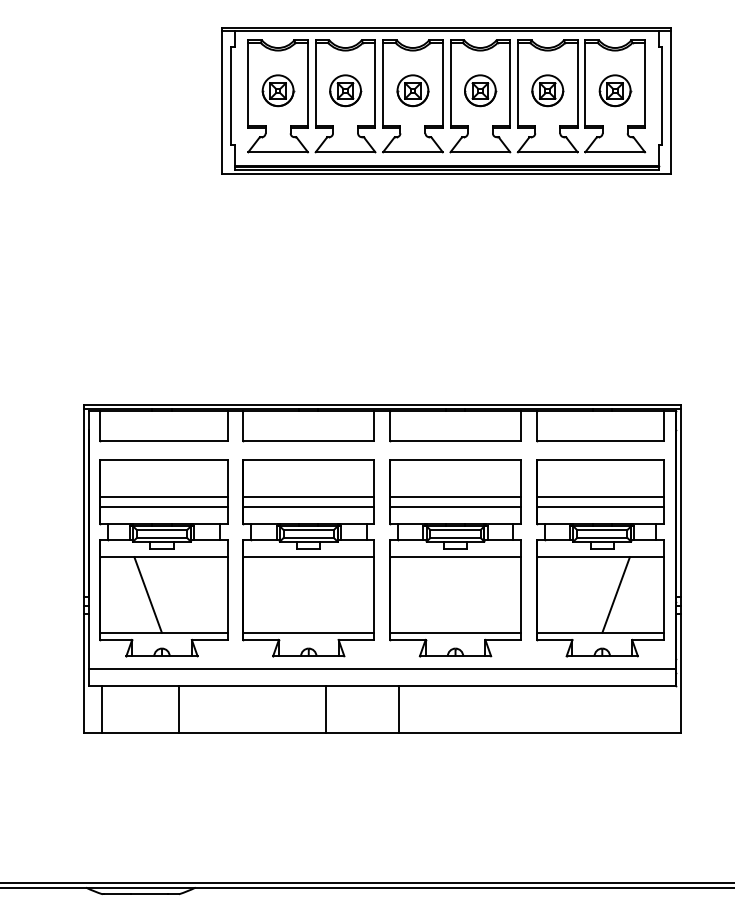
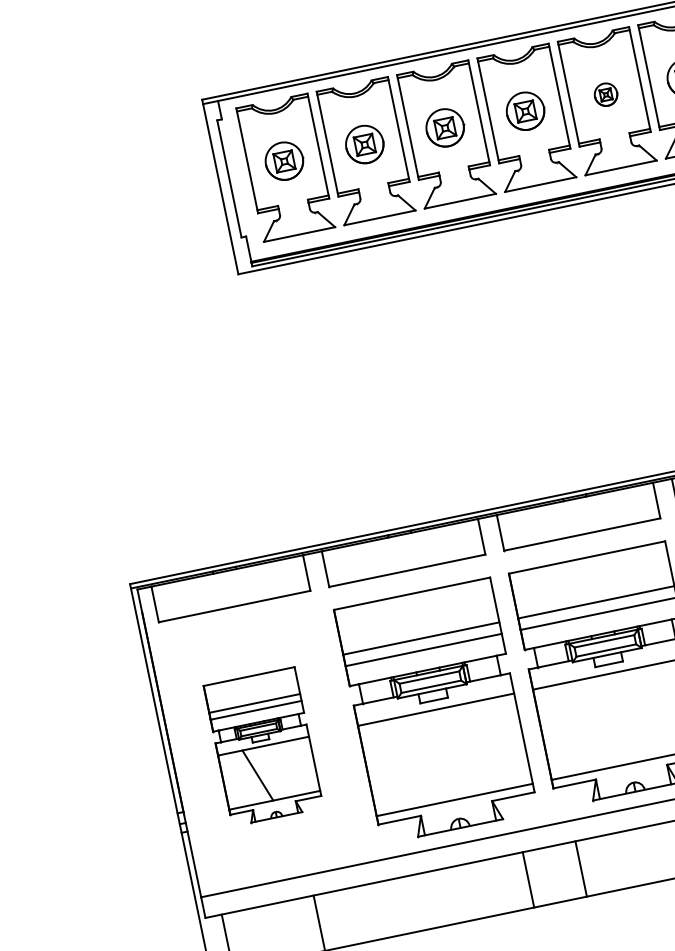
part: (547, 90) -> (605, 94), size x0.6
part: (163, 558) -> (263, 747), size x0.6
line: (325, 709) -> (528, 880), moved

